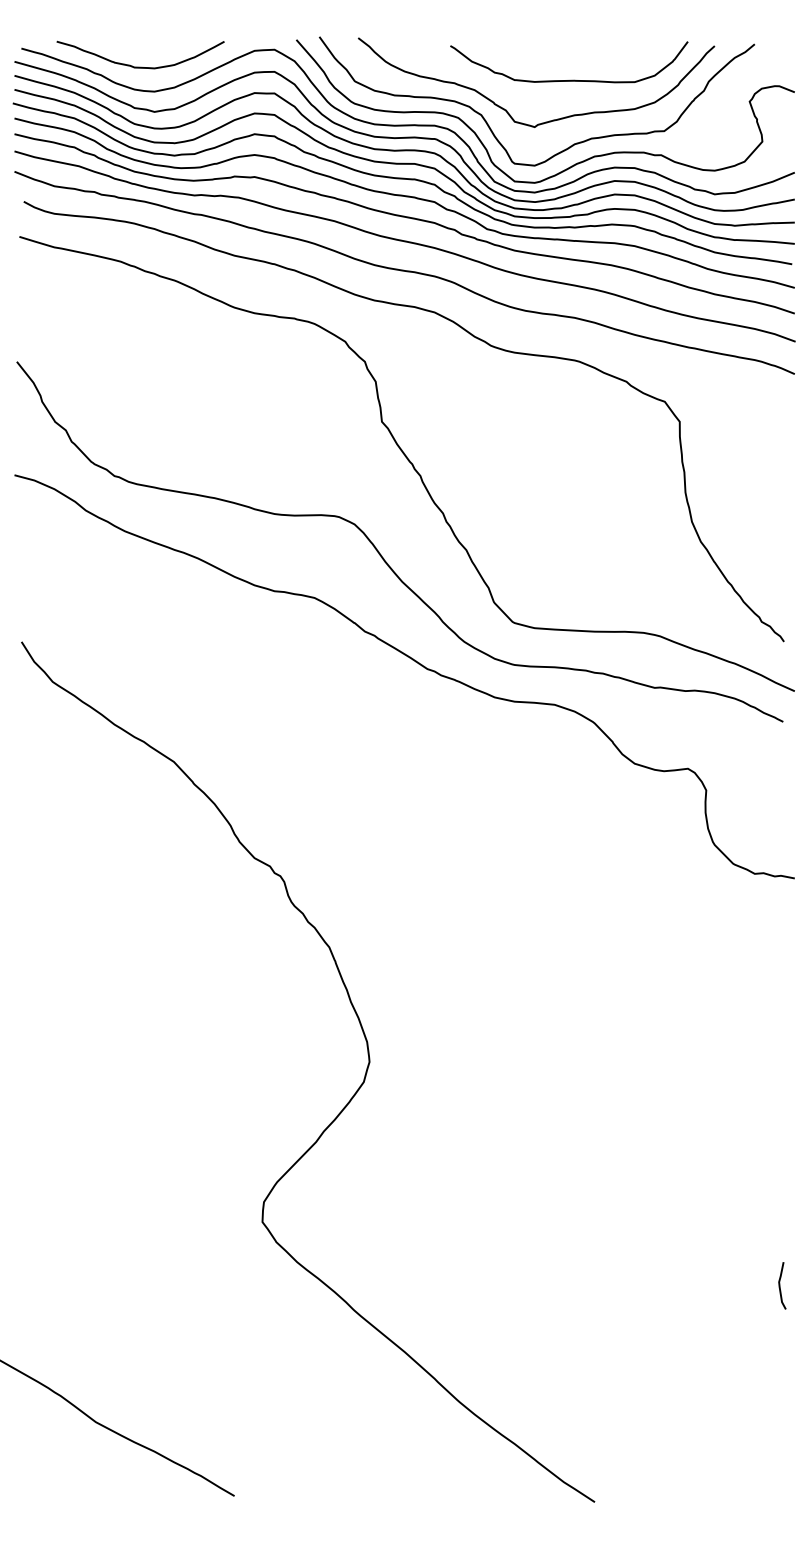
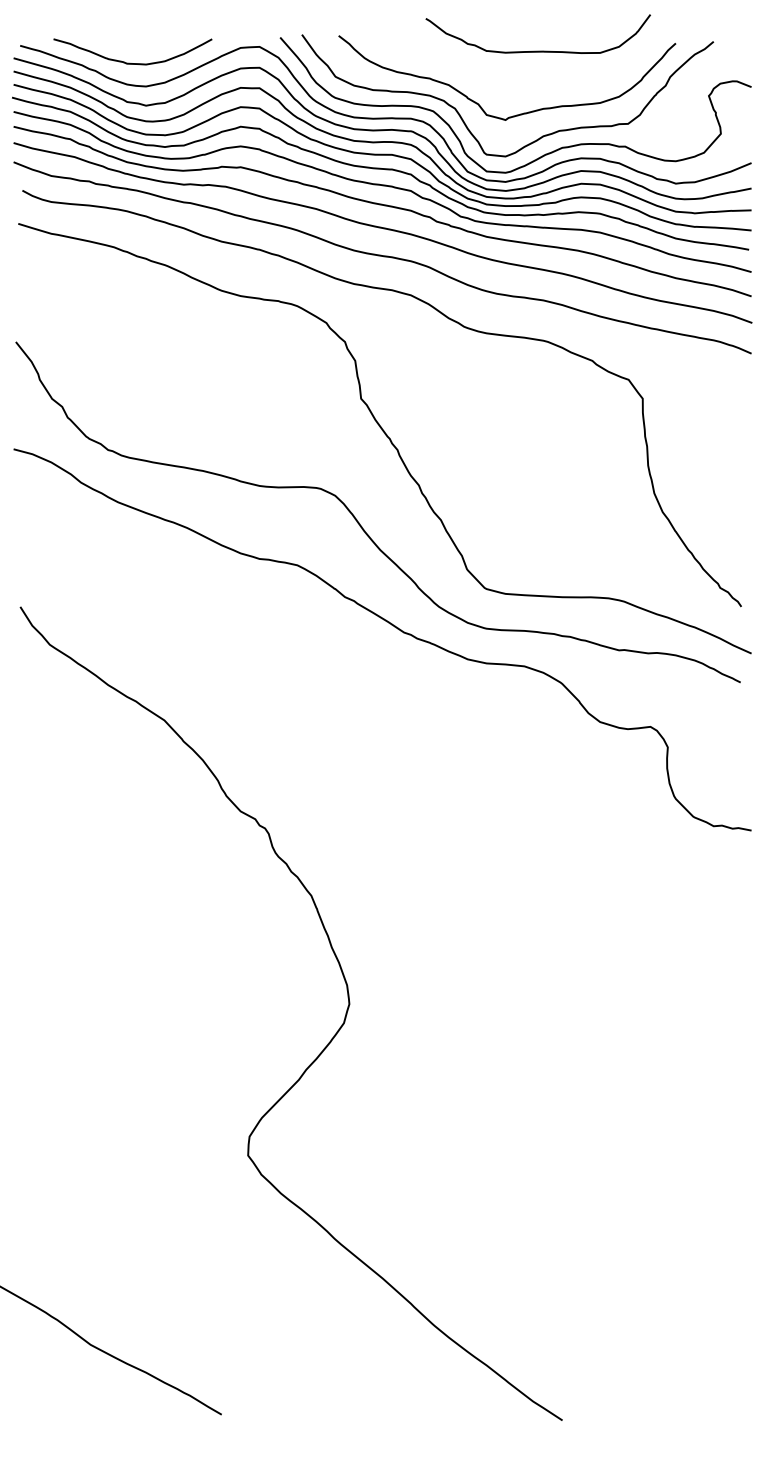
curve: (570, 79) -> (539, 50), moved
curve: (780, 1285) -> (738, 1215), removed

